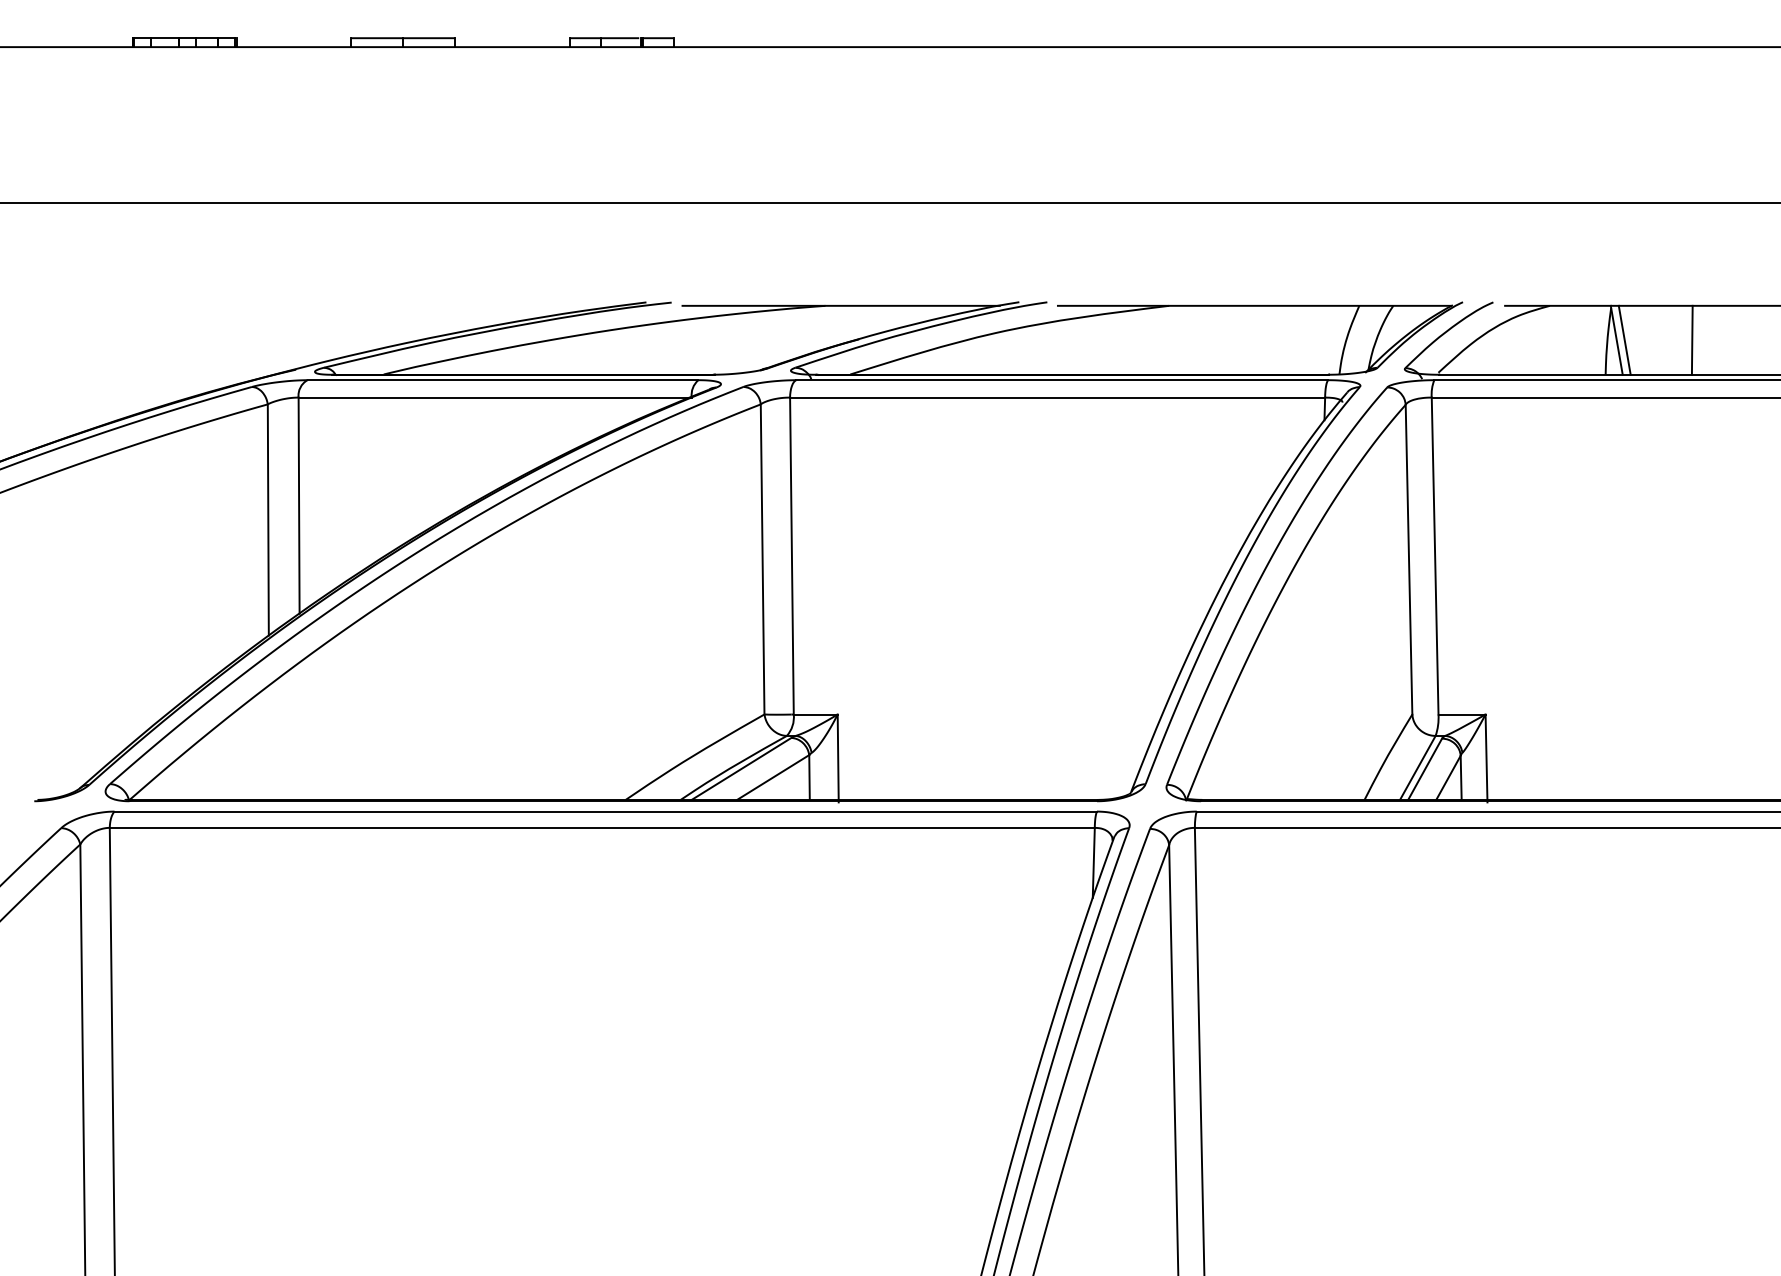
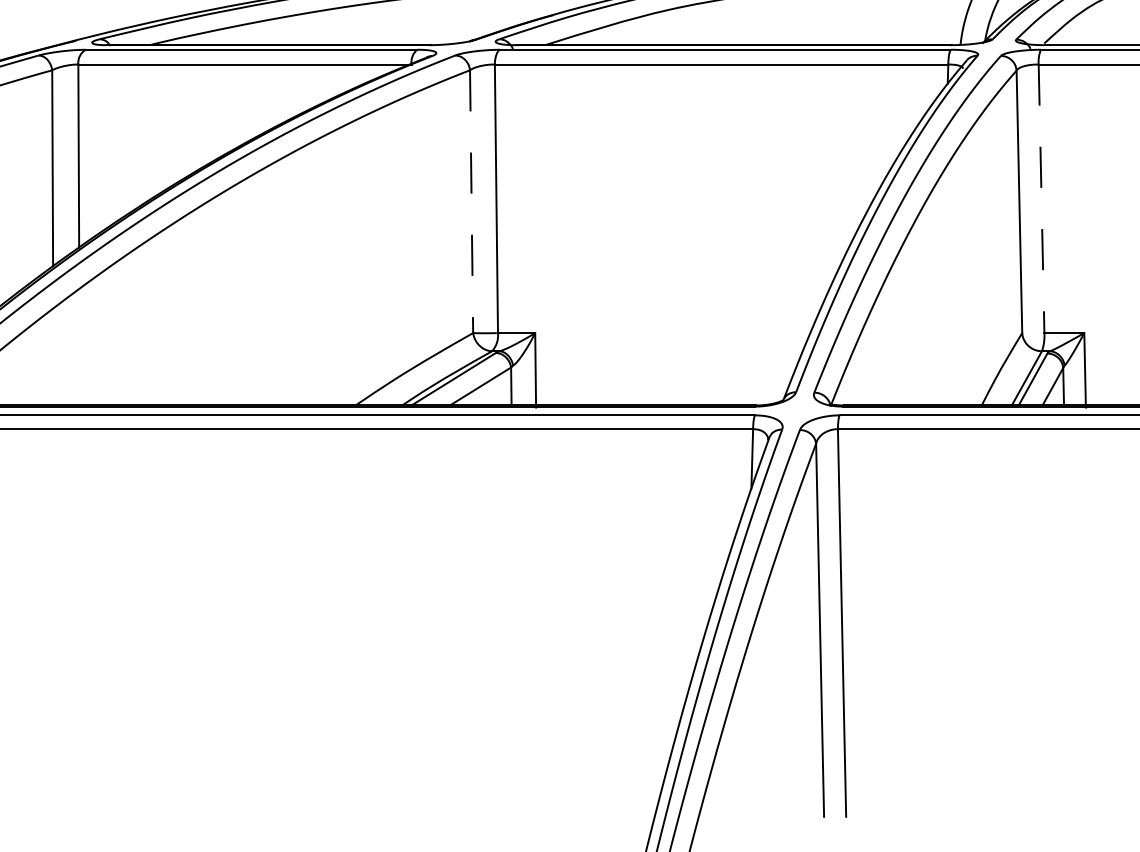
line: (1435, 556) -> (1041, 199), solid -> dashed
line: (762, 559) -> (471, 201), solid -> dashed

